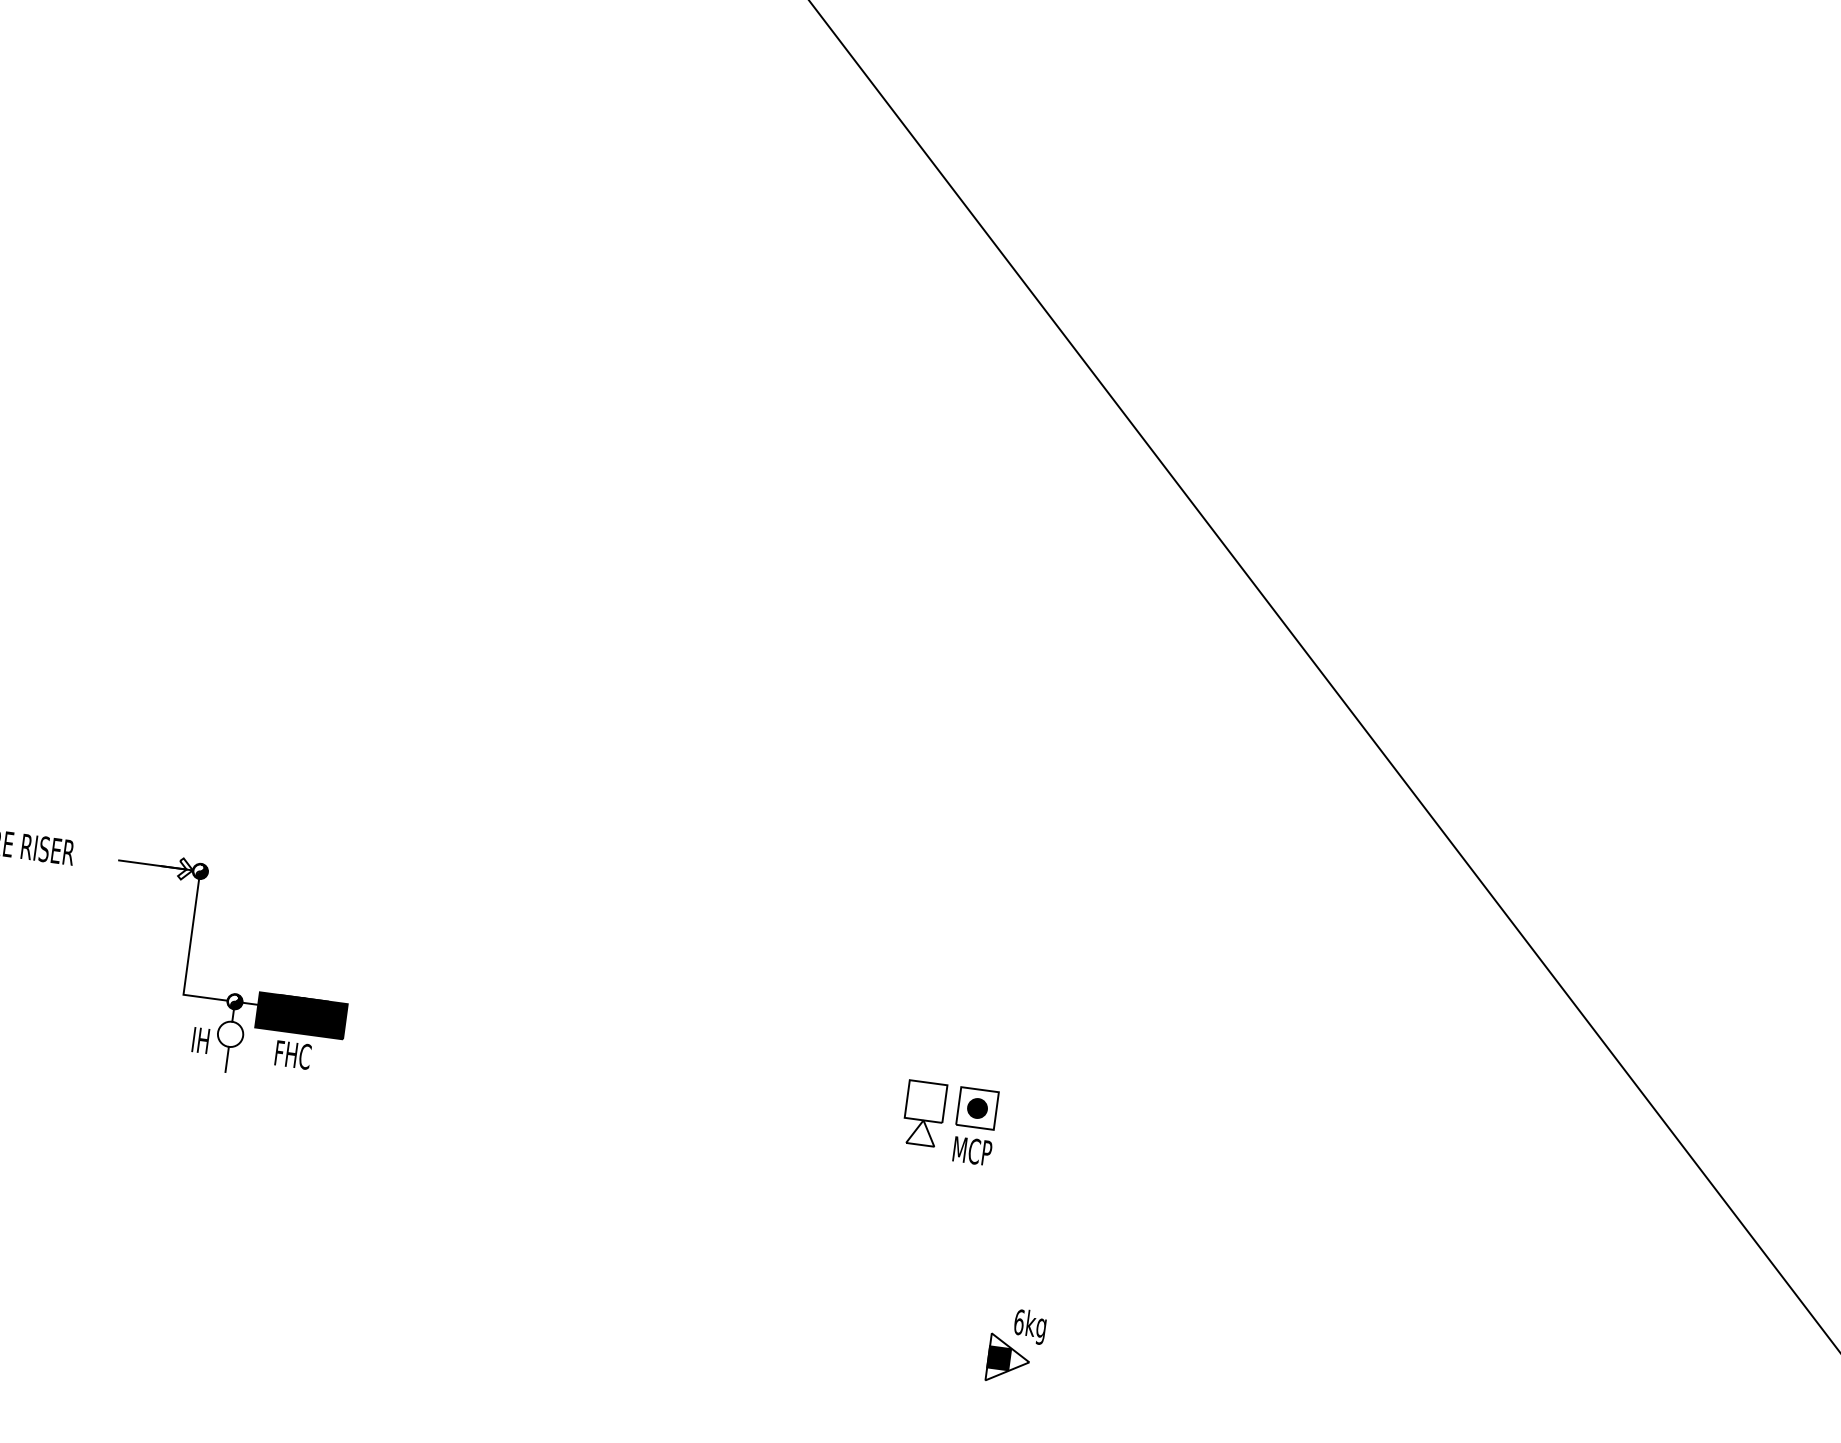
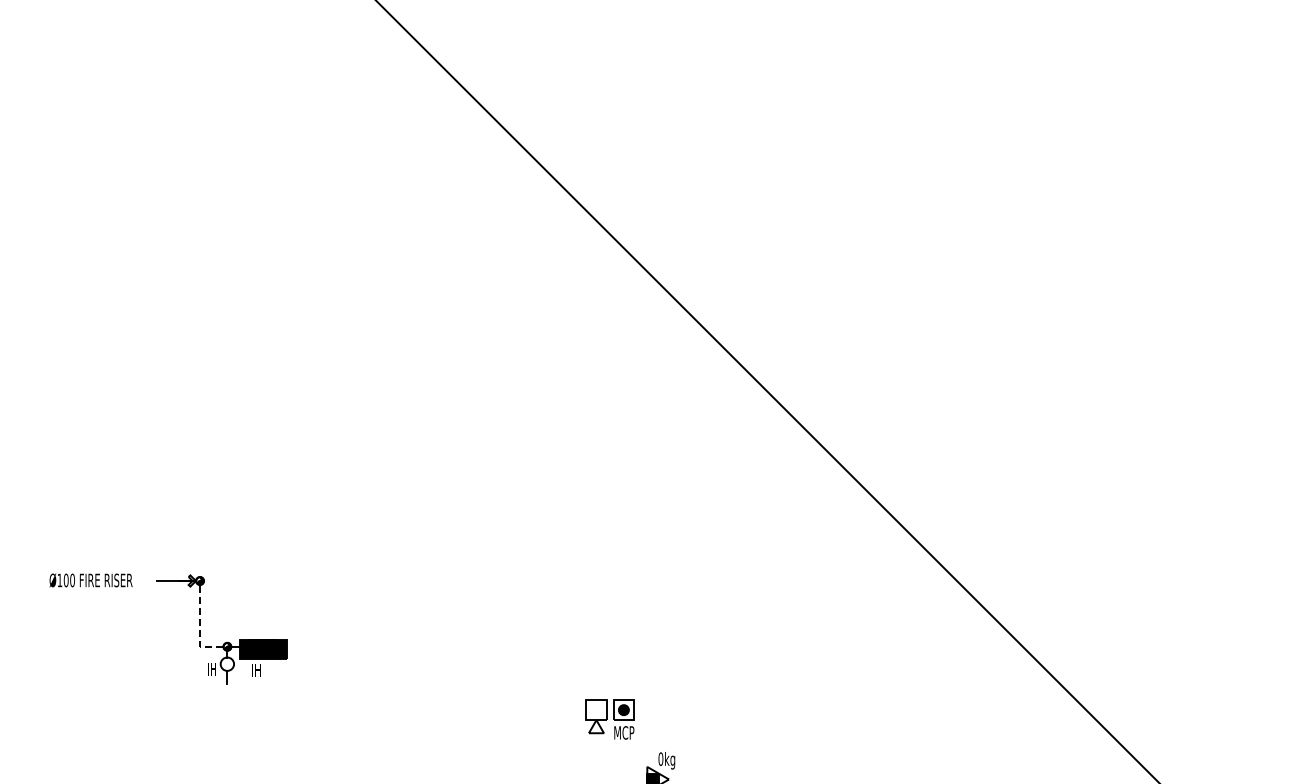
line: (187, 960) -> (199, 628), solid -> dashed
text: (292, 1054) -> (261, 670), FHC -> IH
part: (948, 1122) -> (609, 719), moved
text: (1018, 1320) -> (660, 758), 6kg -> 0kg

